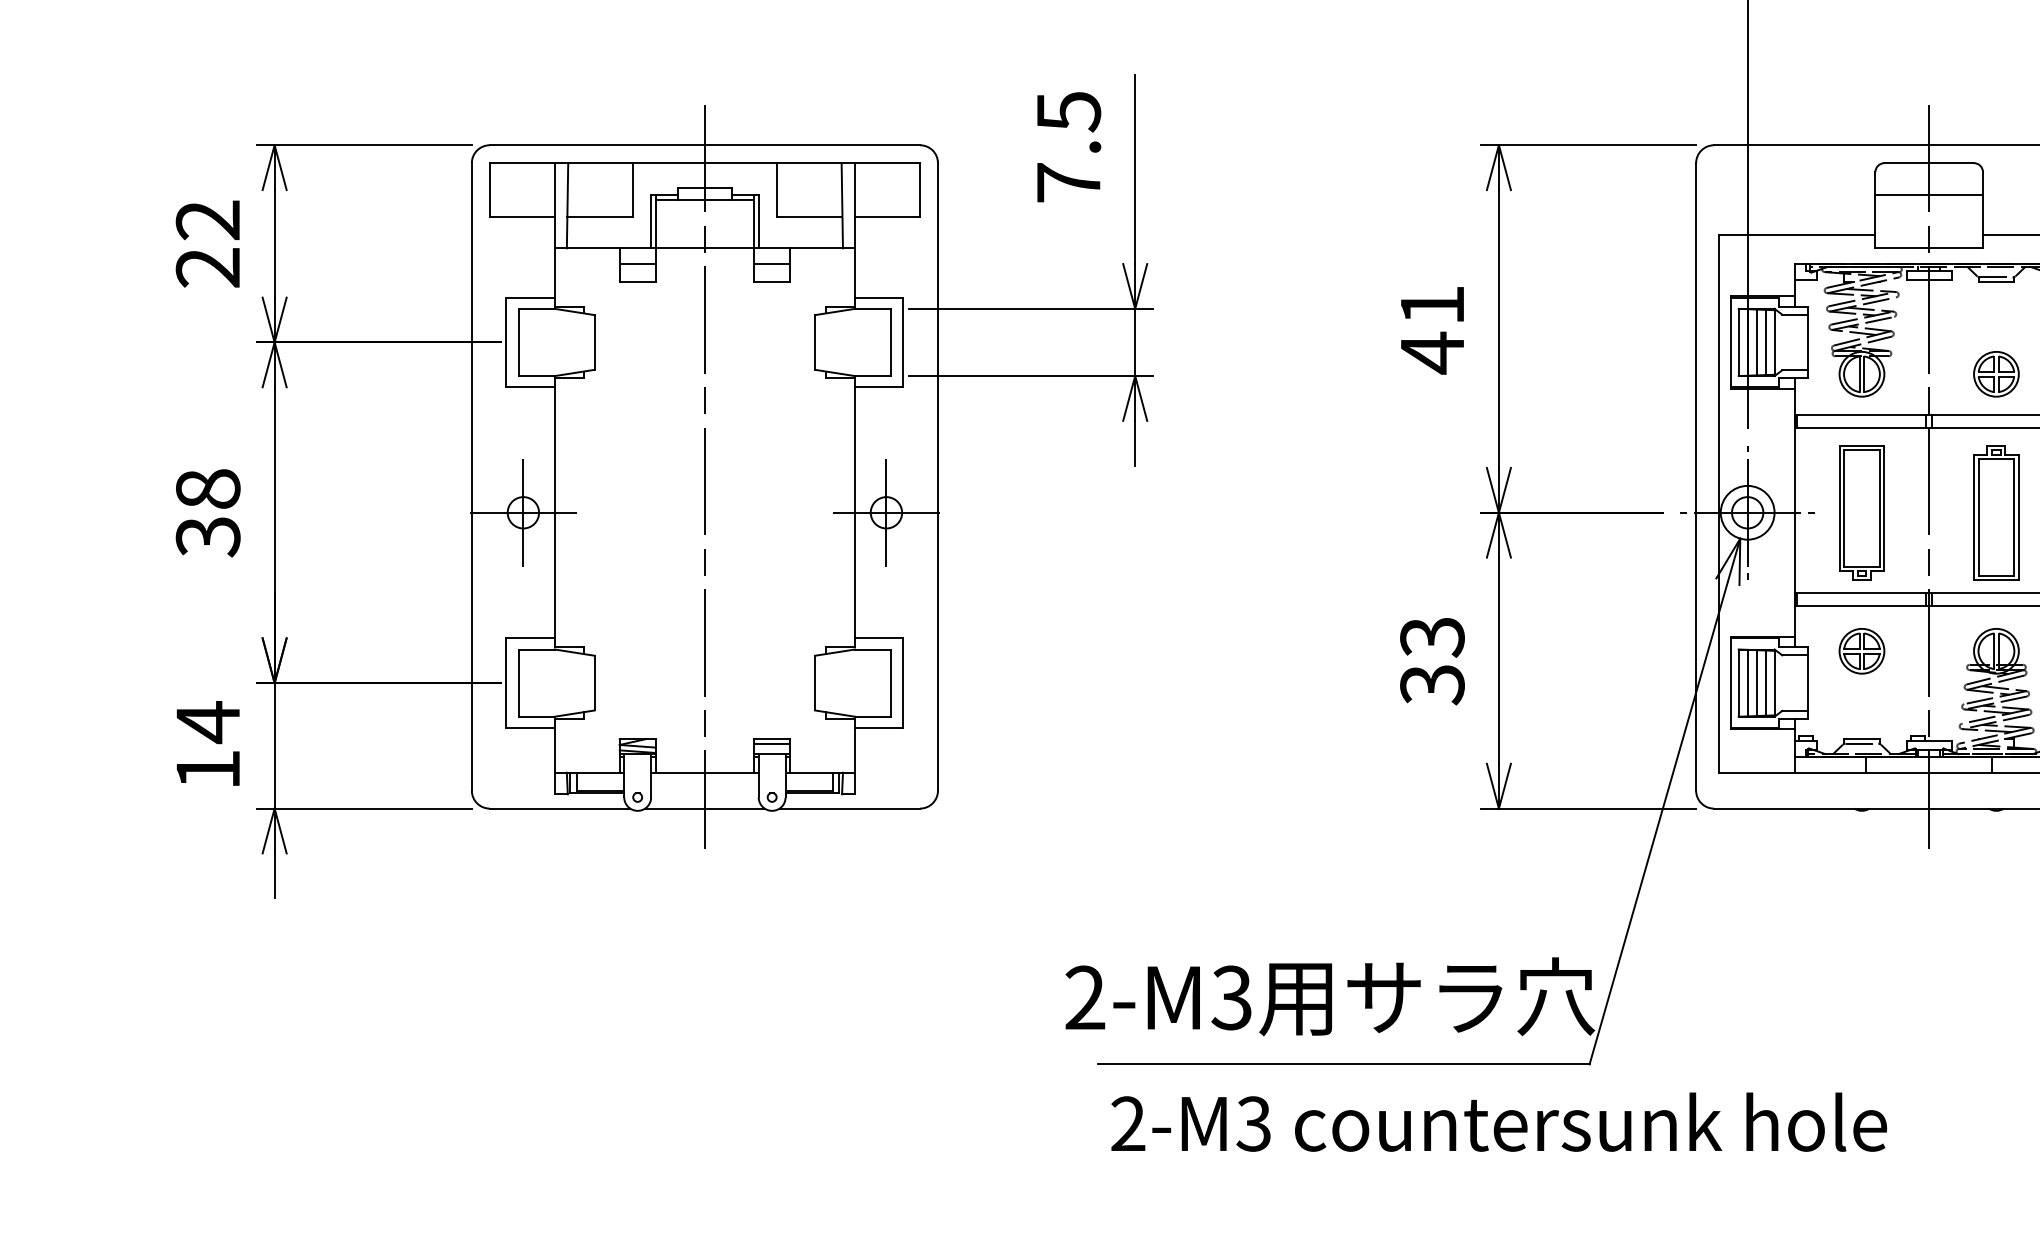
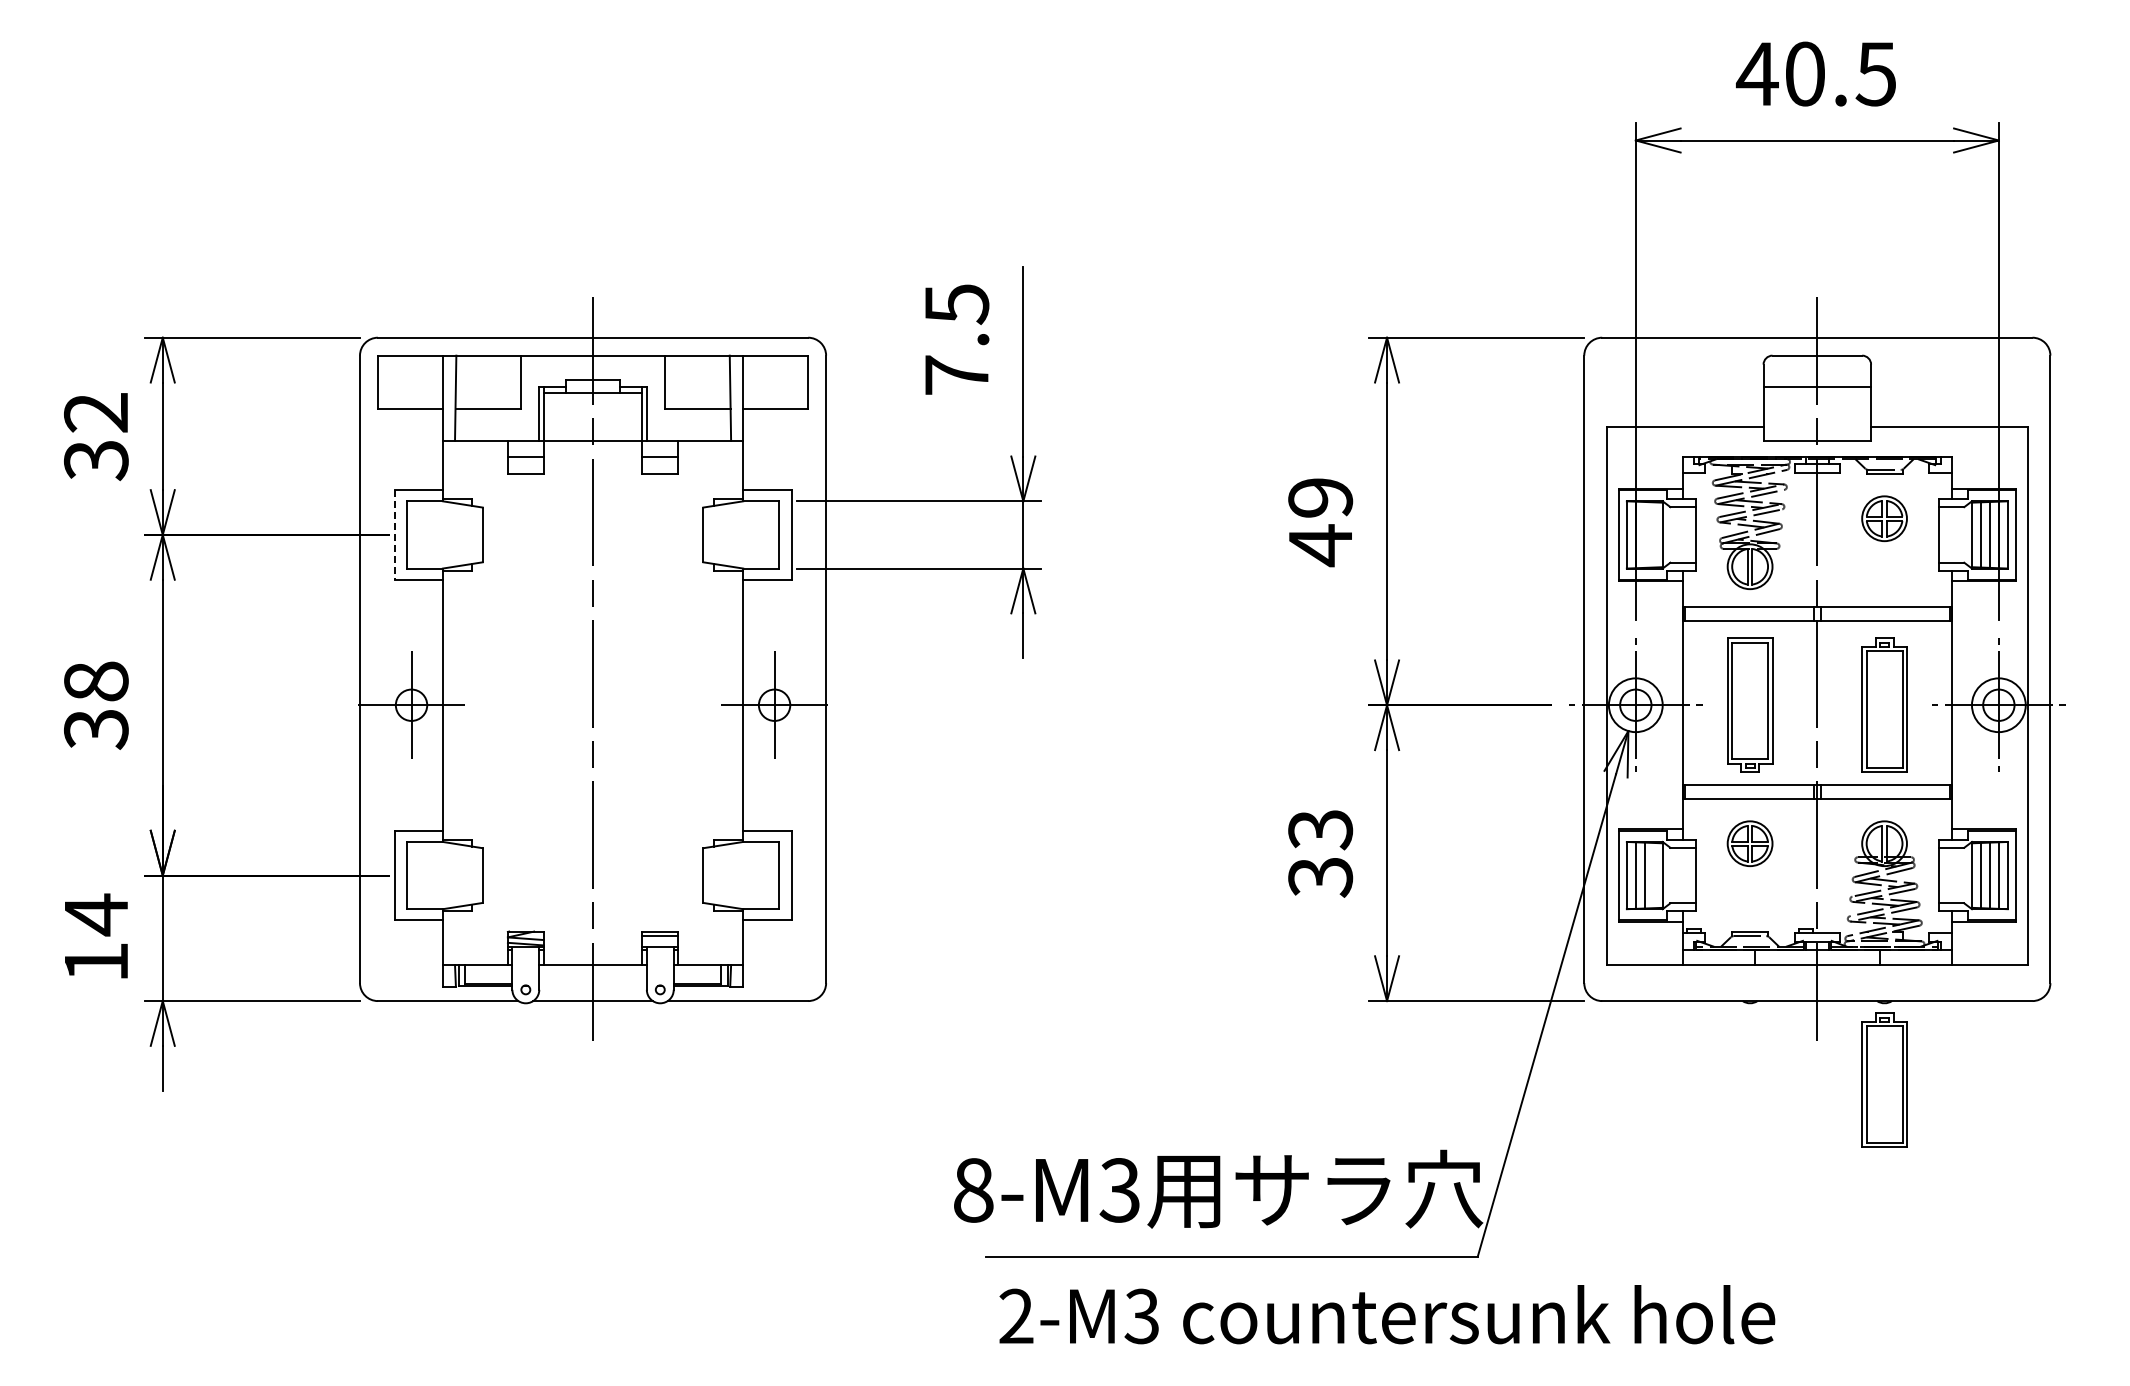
text: (208, 268) -> (96, 460), 22 -> 32
text: (1432, 305) -> (1320, 497), 41 -> 49
line: (506, 342) -> (394, 534), solid -> dashed
line: (1756, 342) -> (1644, 534), removed
line: (1765, 342) -> (1653, 534), removed
part: (1996, 374) -> (1884, 518), moved
line: (1765, 683) -> (1653, 875), removed
part: (1996, 887) -> (1884, 1079), added
text: (1085, 998) -> (973, 1190), 2-M3 -> 8-M3

